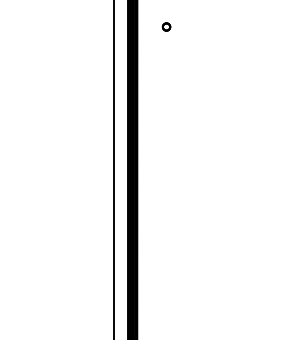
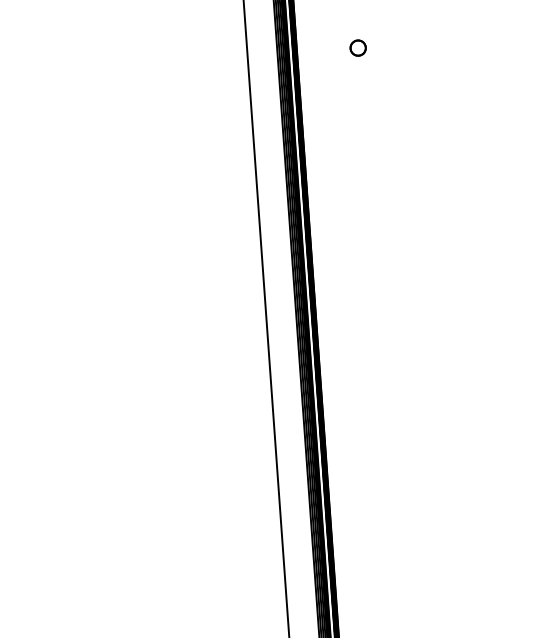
part: (166, 26) -> (357, 46), moved

